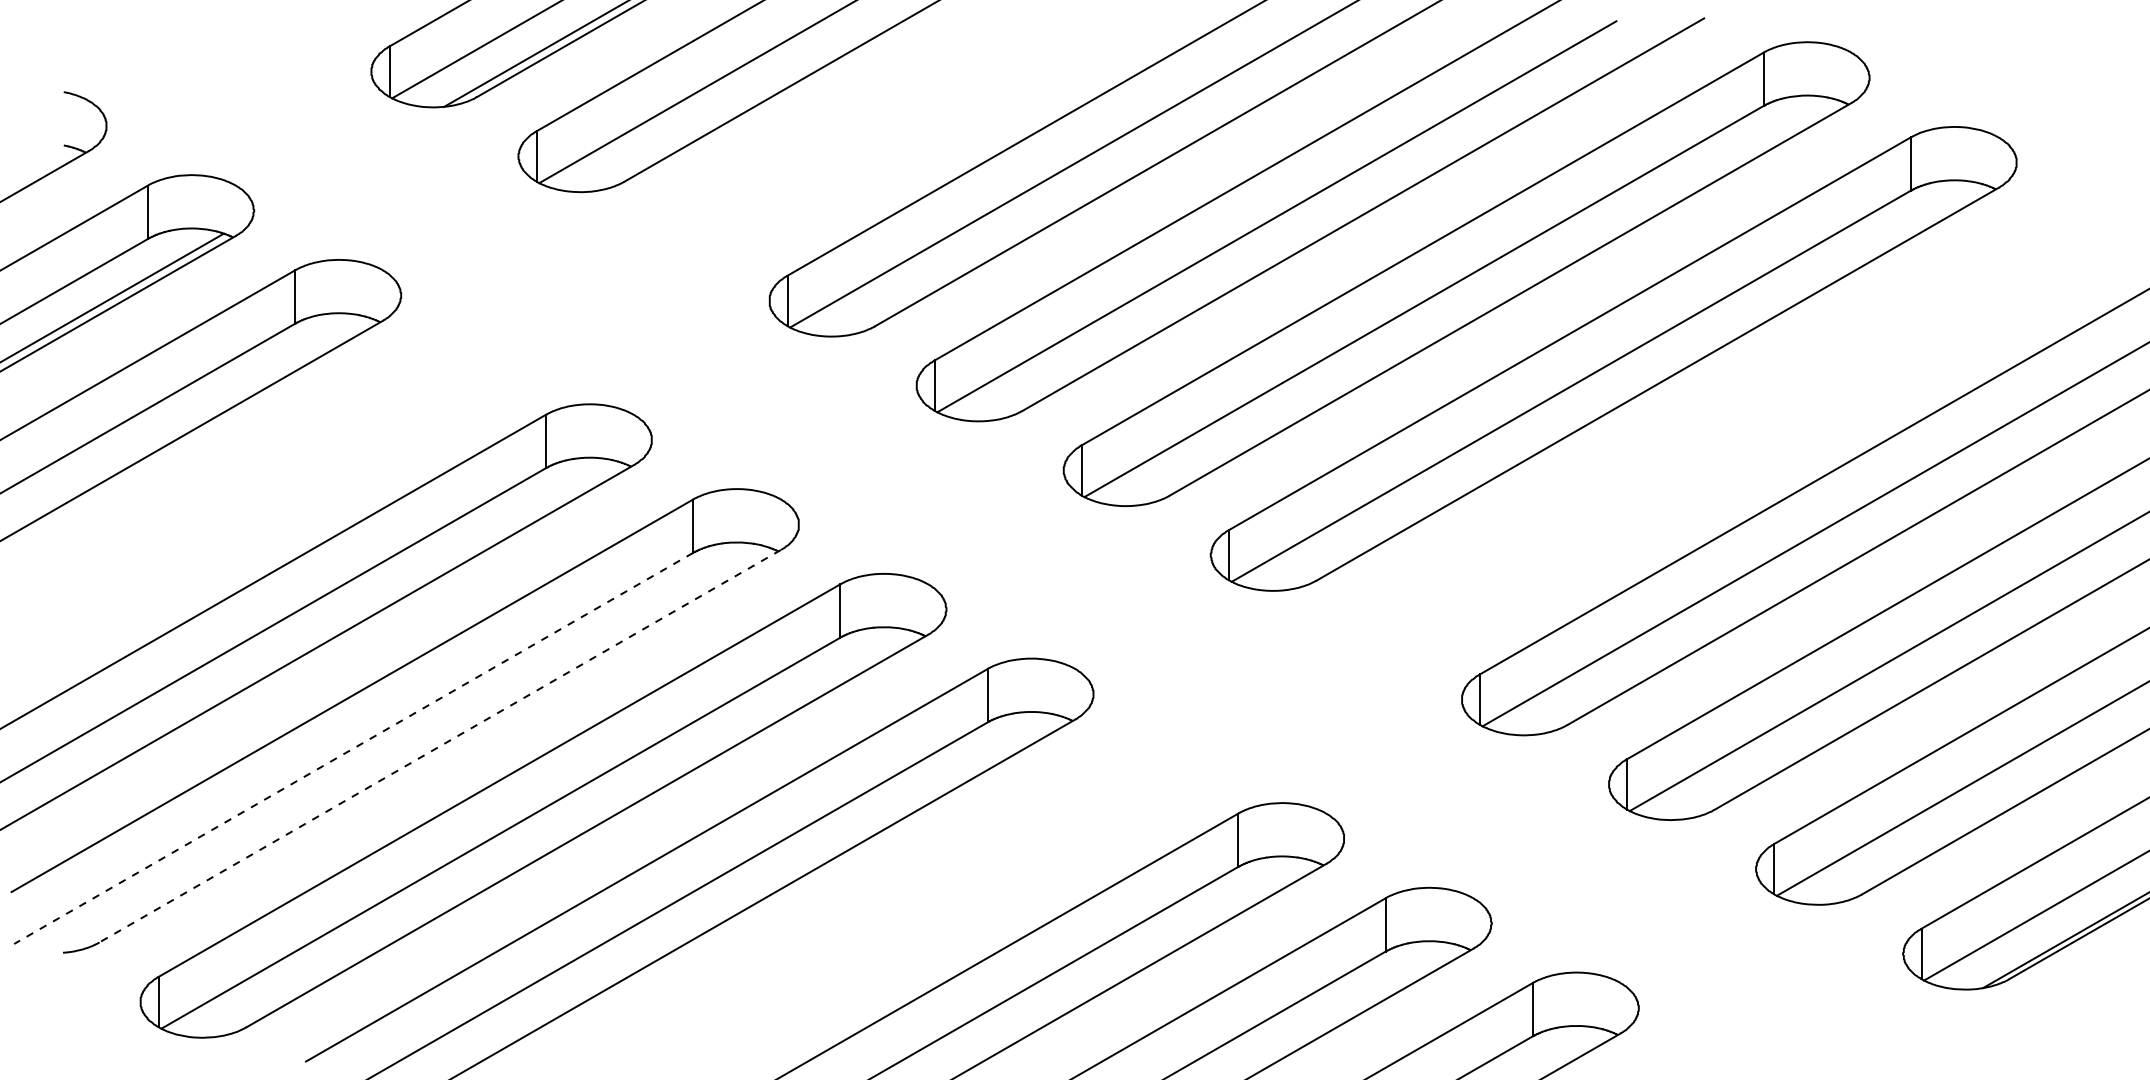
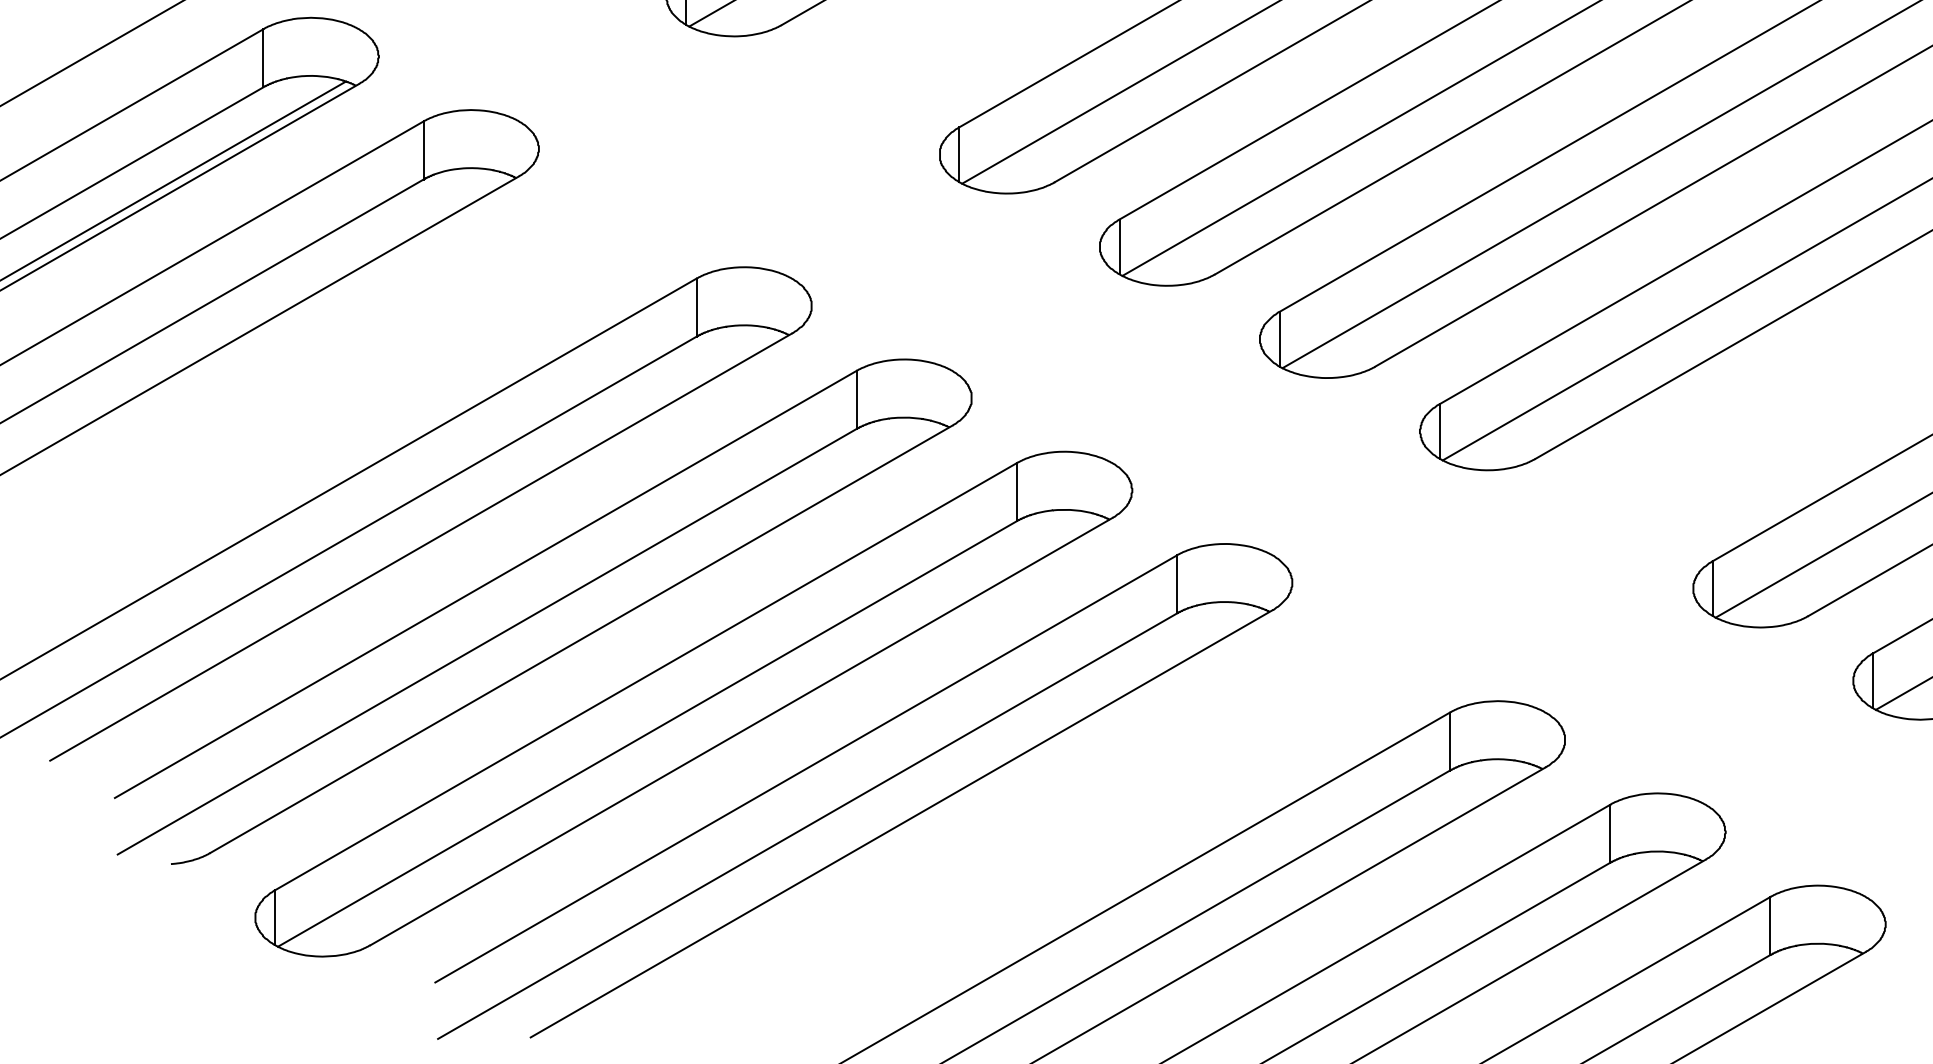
line: (439, 746) -> (580, 639), dashed -> solid
line: (353, 748) -> (487, 641), dashed -> solid

